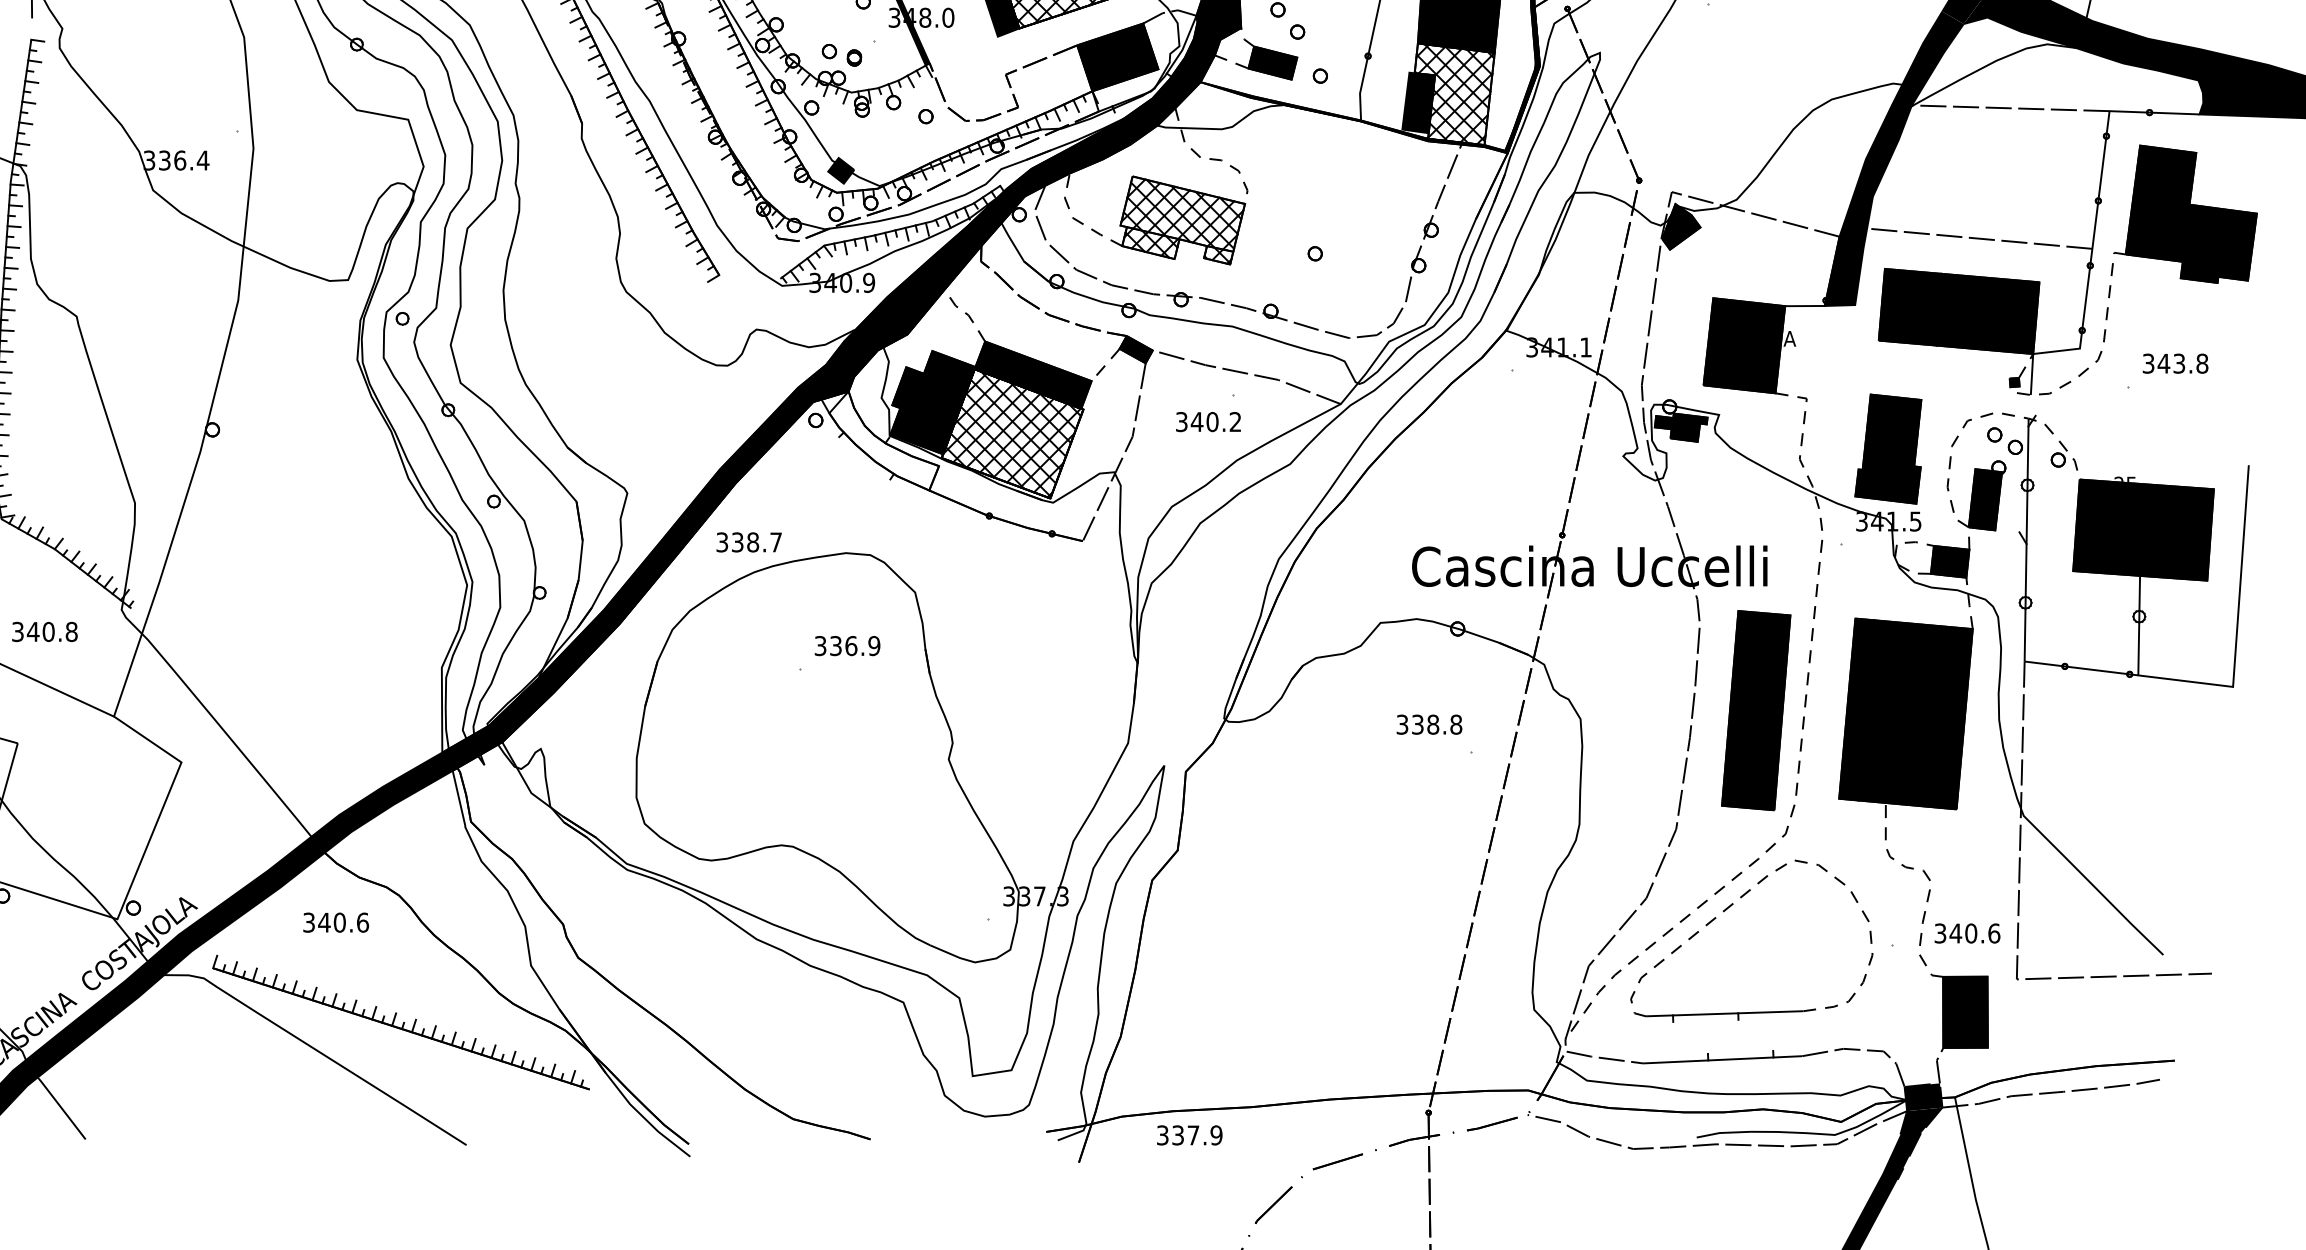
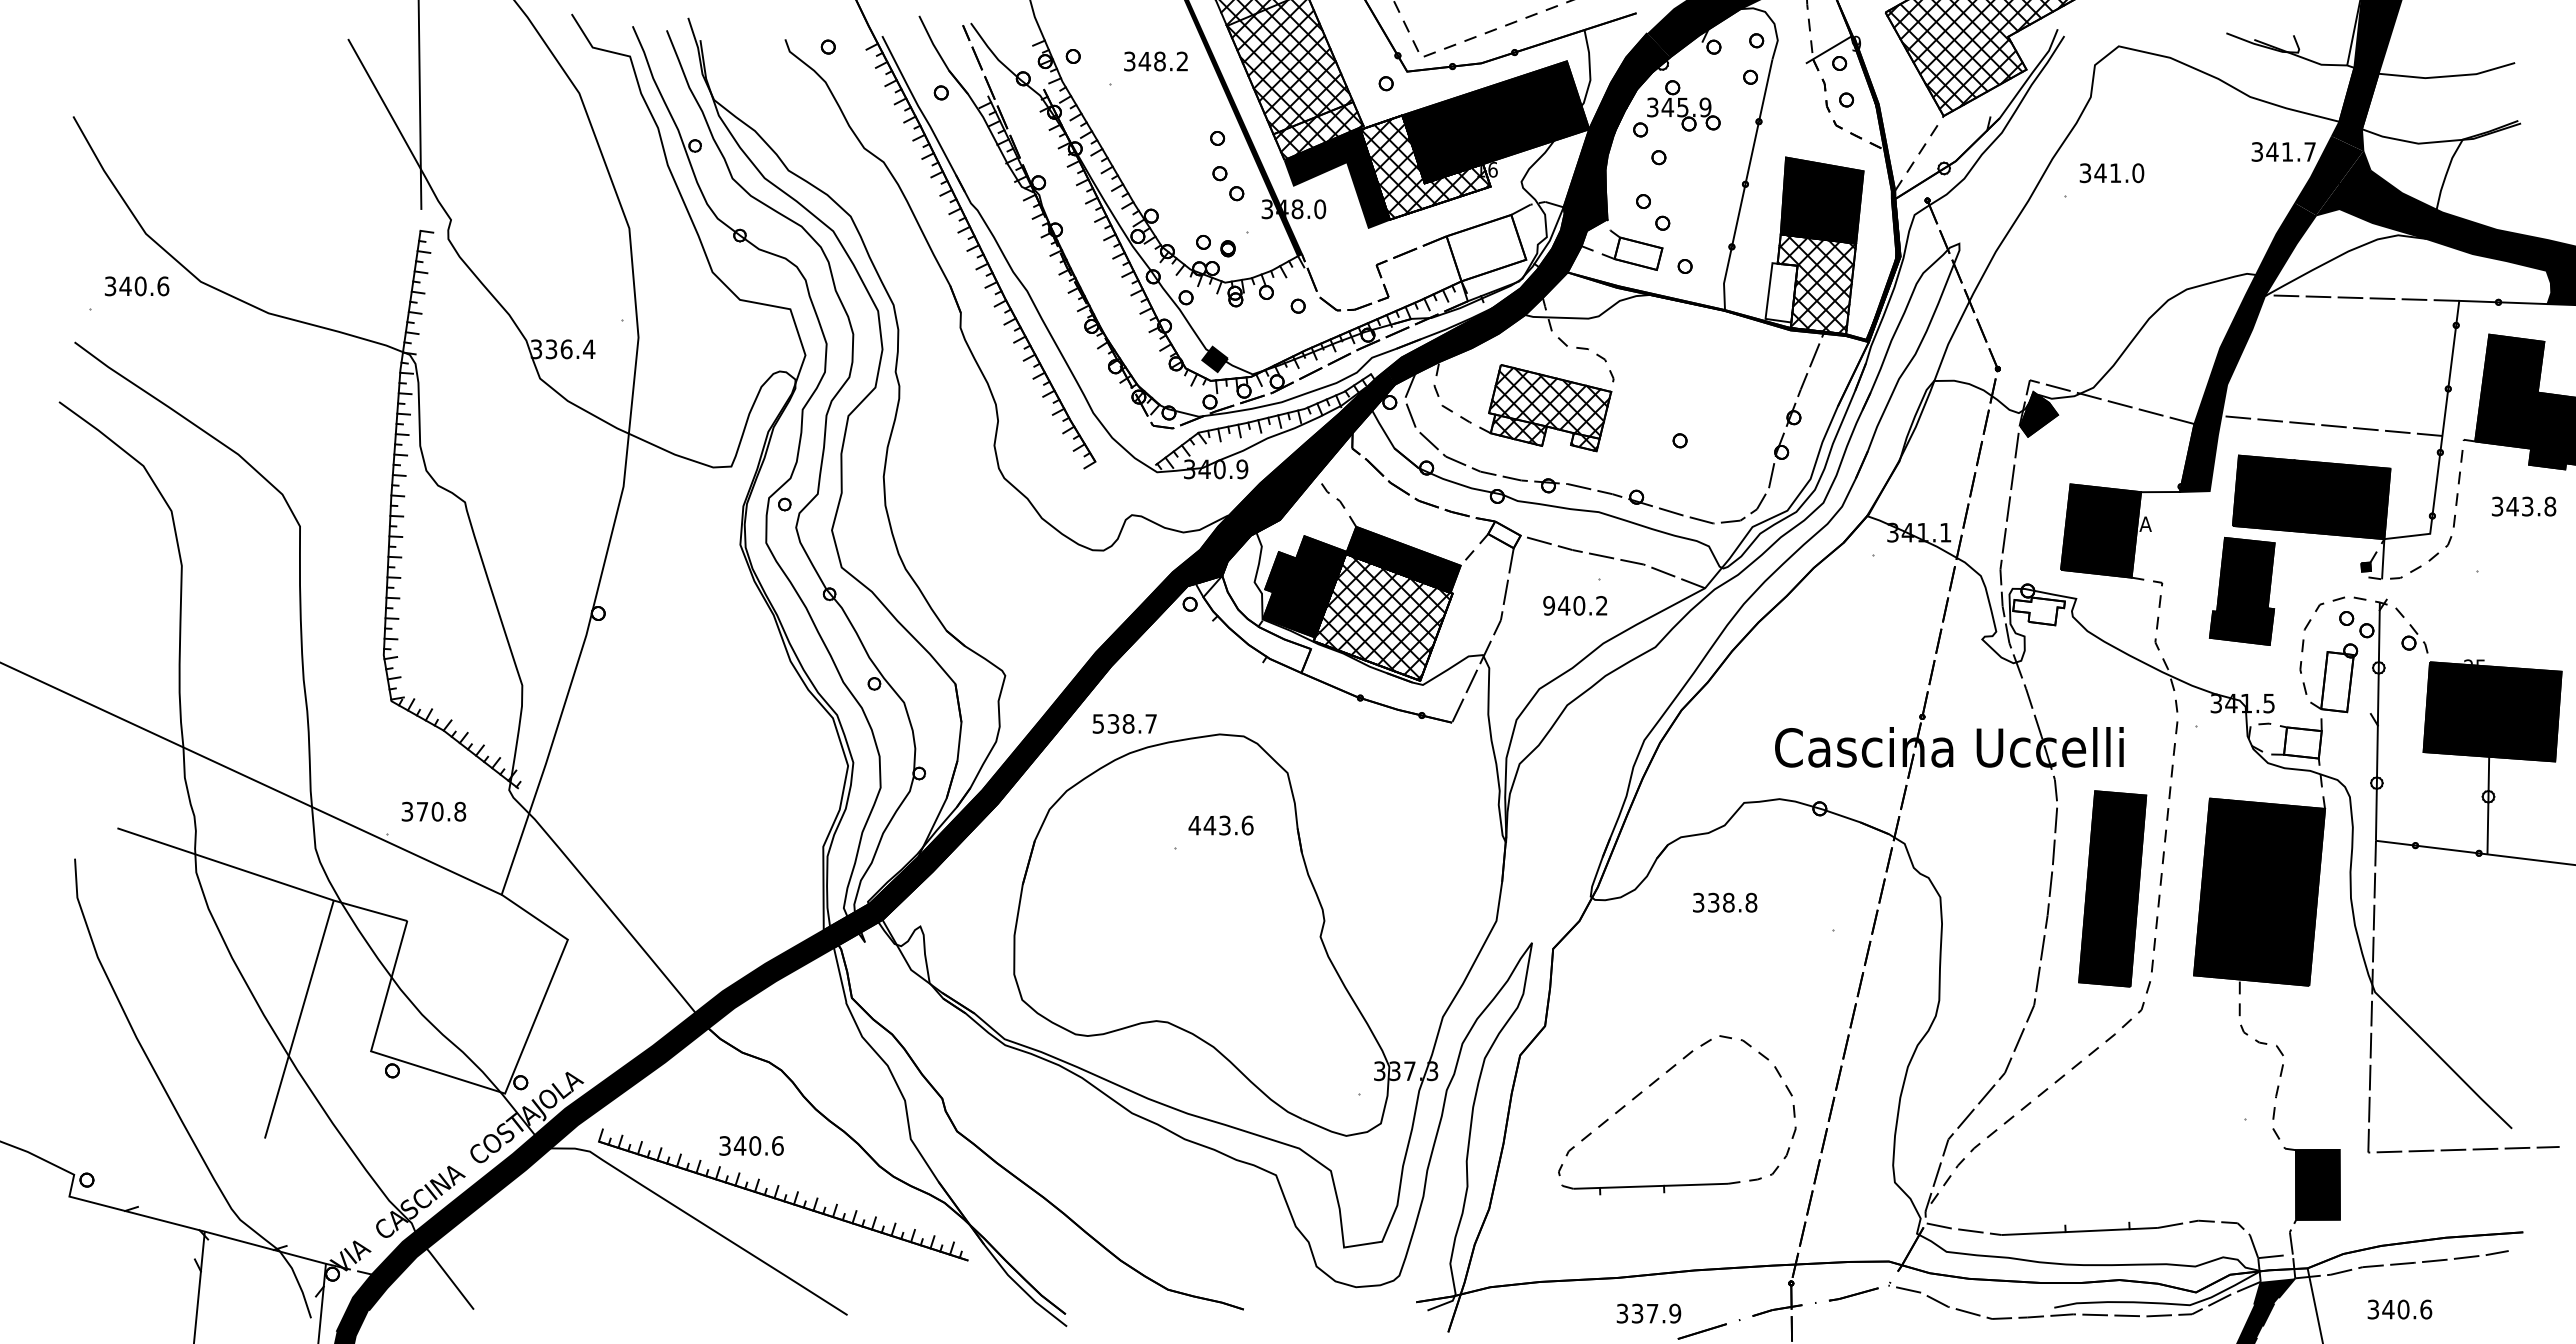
fill: (1117, 56) -> (1486, 247), removed
fill: (1272, 62) -> (1638, 253), removed
fill: (1418, 102) -> (1781, 292), removed
fill: (1136, 349) -> (1504, 534), removed
text: (2176, 363) -> (2524, 506), moved
text: (1181, 421) -> (1548, 605), 340.2 -> 940.2
fill: (1680, 427) -> (2038, 611), removed
part: (1887, 449) -> (2241, 591), moved
fill: (1985, 500) -> (2337, 682), removed
text: (722, 541) -> (1098, 723), 338.7 -> 538.7
fill: (1949, 561) -> (2302, 742), removed
text: (33, 631) -> (422, 811), 340.8 -> 370.8
text: (846, 645) -> (1220, 825), 336.9 -> 443.6
text: (1429, 724) -> (1725, 902), moved
part: (1728, 908) -> (1654, 1083), moved
text: (336, 922) -> (751, 1145), moved
text: (1967, 933) -> (2399, 1309), moved
fill: (1923, 1096) -> (2276, 1267), removed
text: (1189, 1135) -> (1648, 1313), moved

